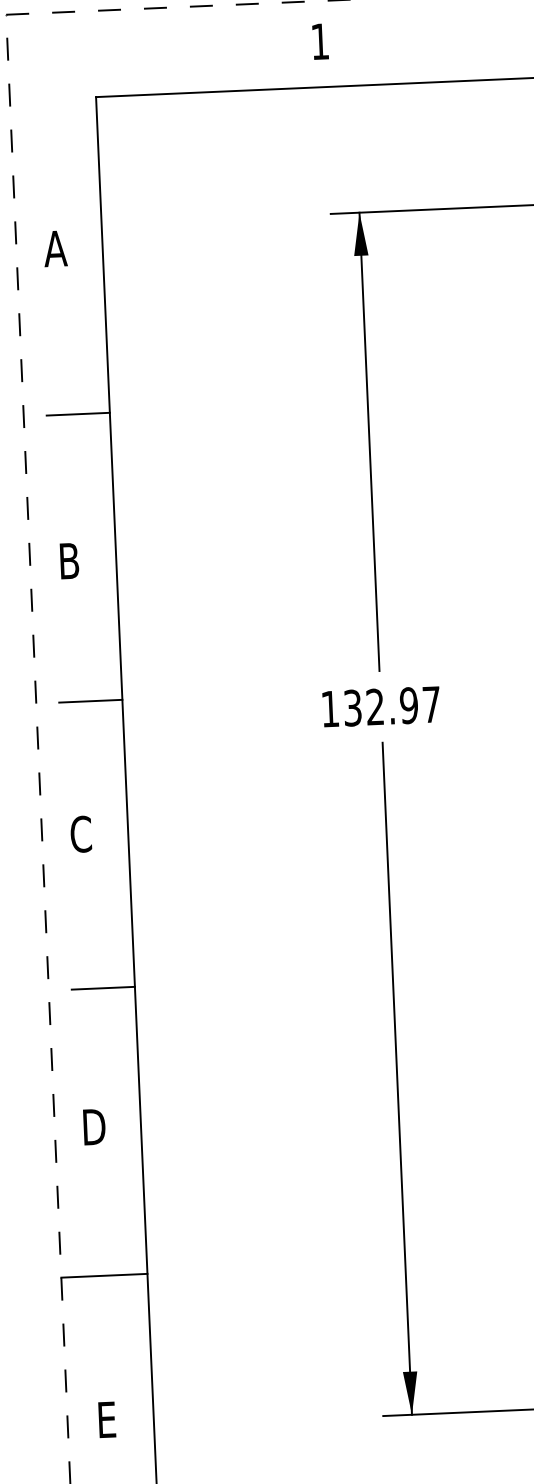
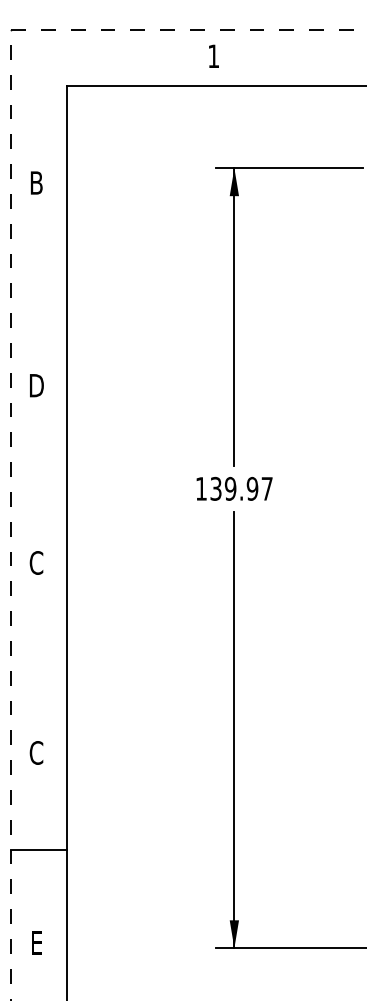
text: (55, 248) -> (36, 182), A -> B
line: (78, 413) -> (46, 290), removed
text: (69, 560) -> (36, 385), B -> D
line: (90, 701) -> (46, 477), removed
text: (375, 706) -> (230, 488), 132.97 -> 139.97
line: (103, 988) -> (46, 663), removed
text: (93, 1126) -> (36, 752), D -> C

